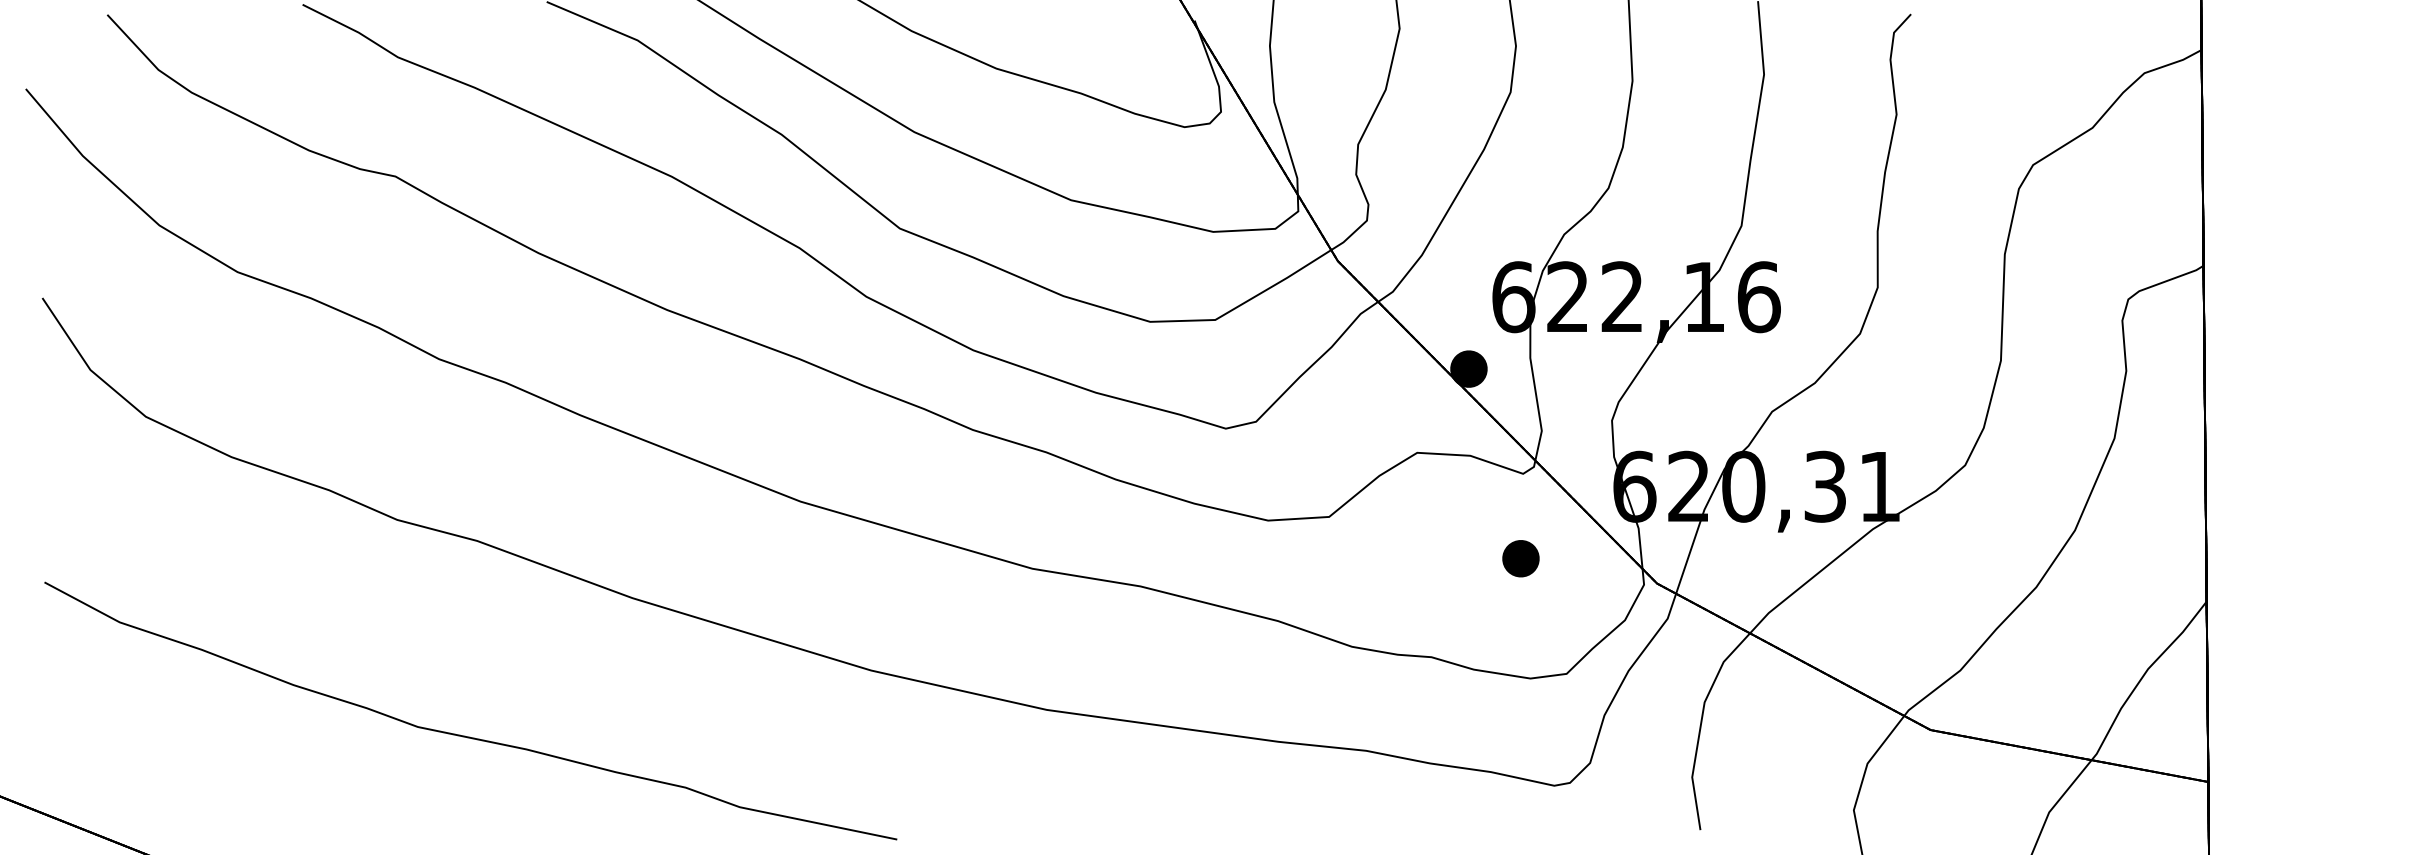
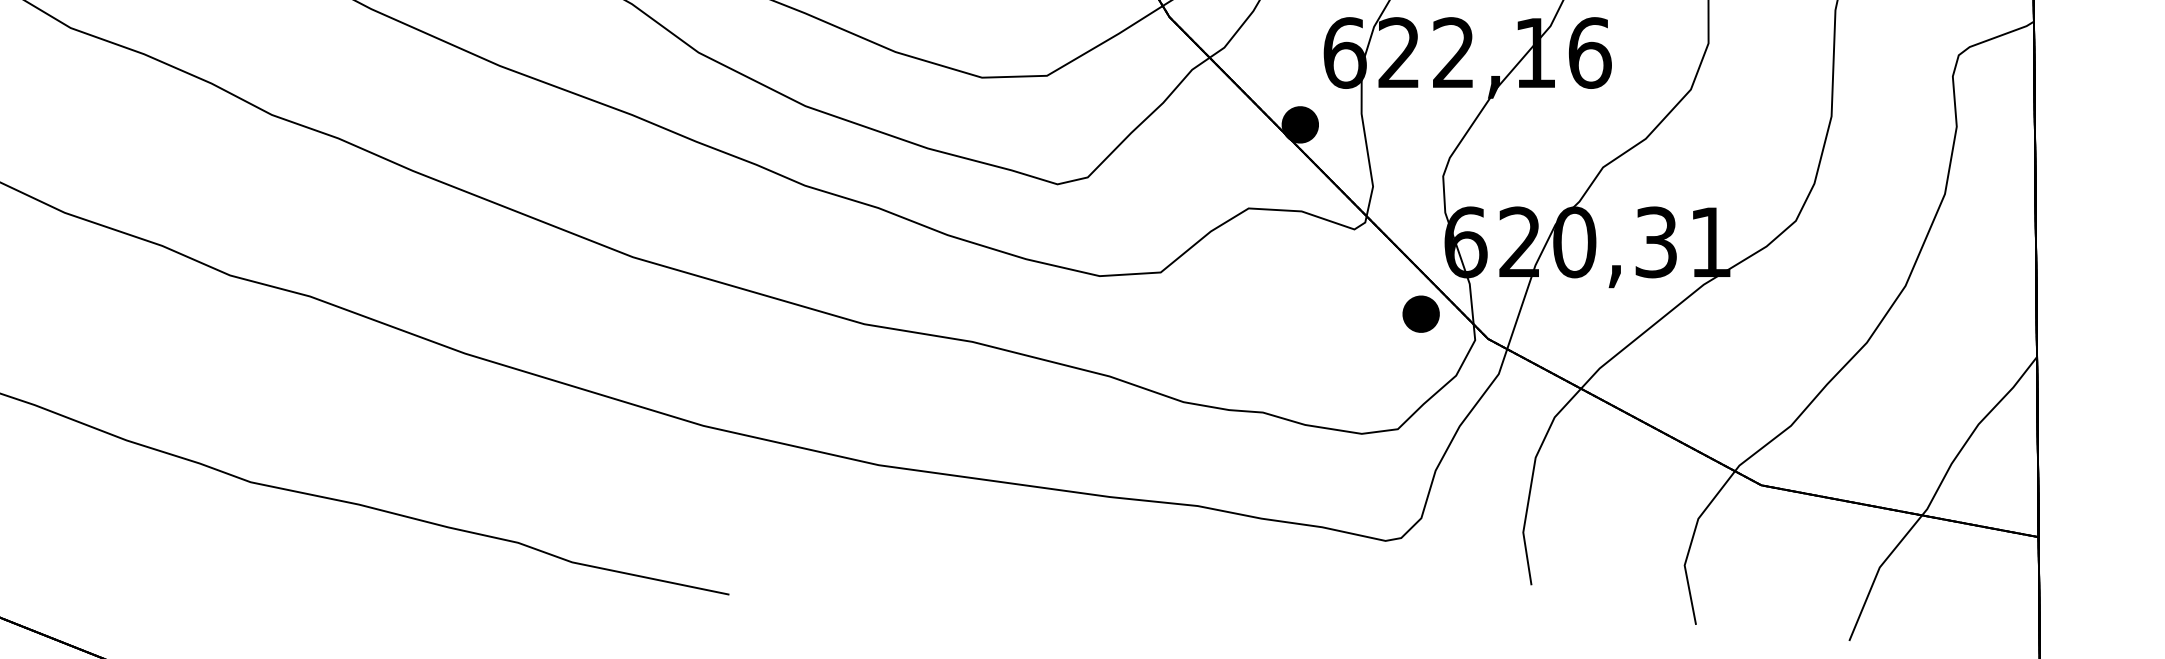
part: (1520, 558) -> (1420, 313), moved

